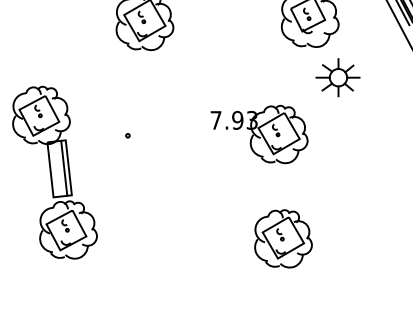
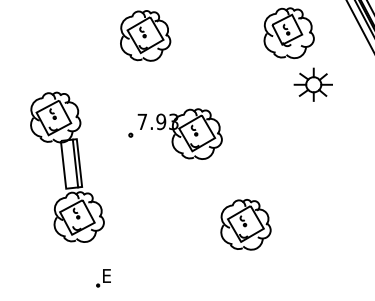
part: (258, 133) -> (179, 133), moved
part: (282, 238) -> (245, 224), moved
part: (96, 300) -> (103, 278), added

